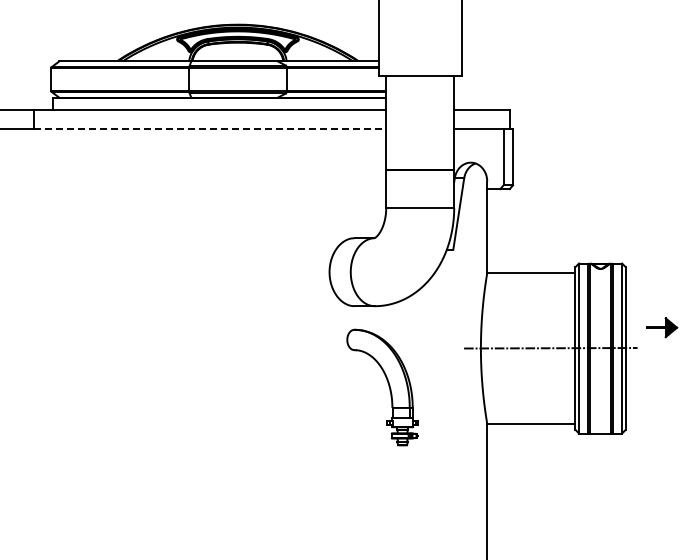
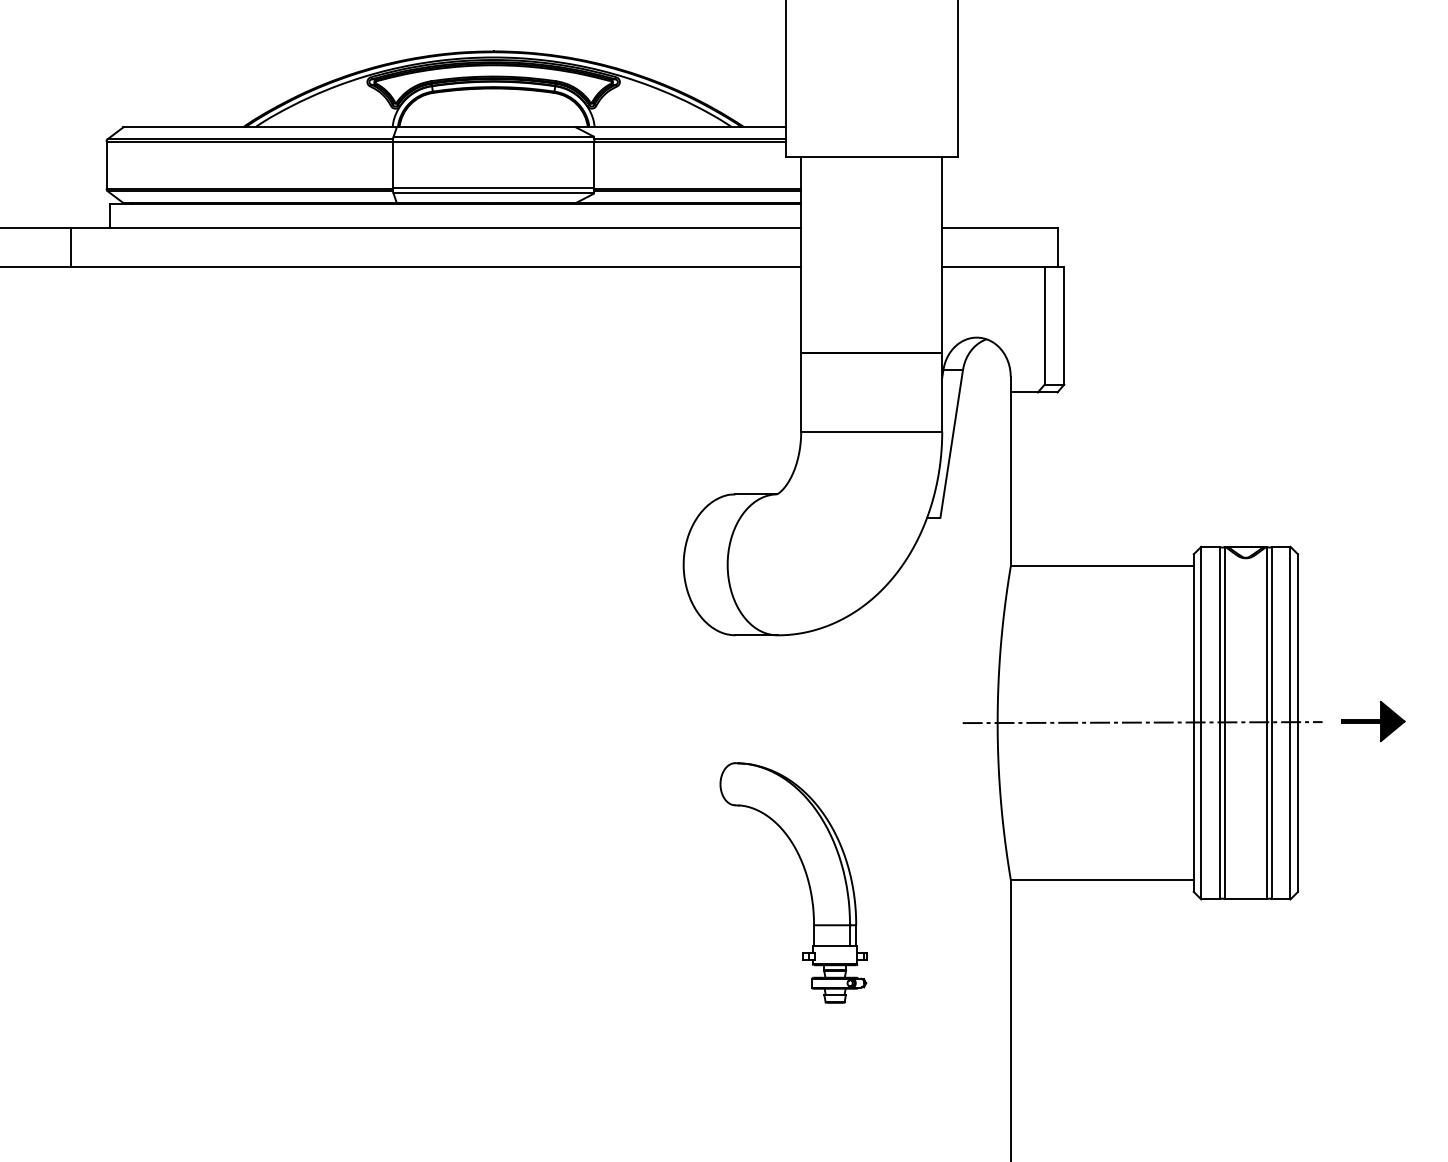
line: (210, 128) -> (436, 266), dashed -> solid
part: (662, 327) -> (1374, 721), moved
part: (388, 386) -> (805, 880), moved

